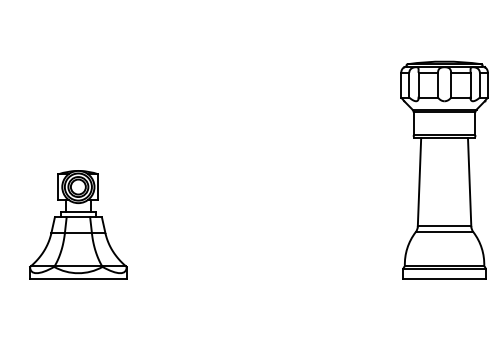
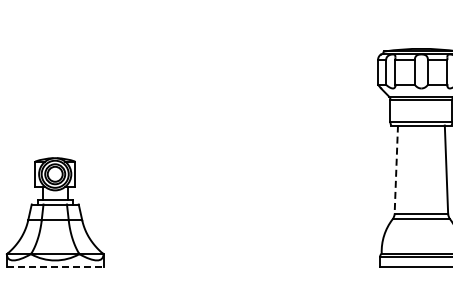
line: (419, 182) -> (396, 169), solid -> dashed
line: (78, 279) -> (55, 266), solid -> dashed

